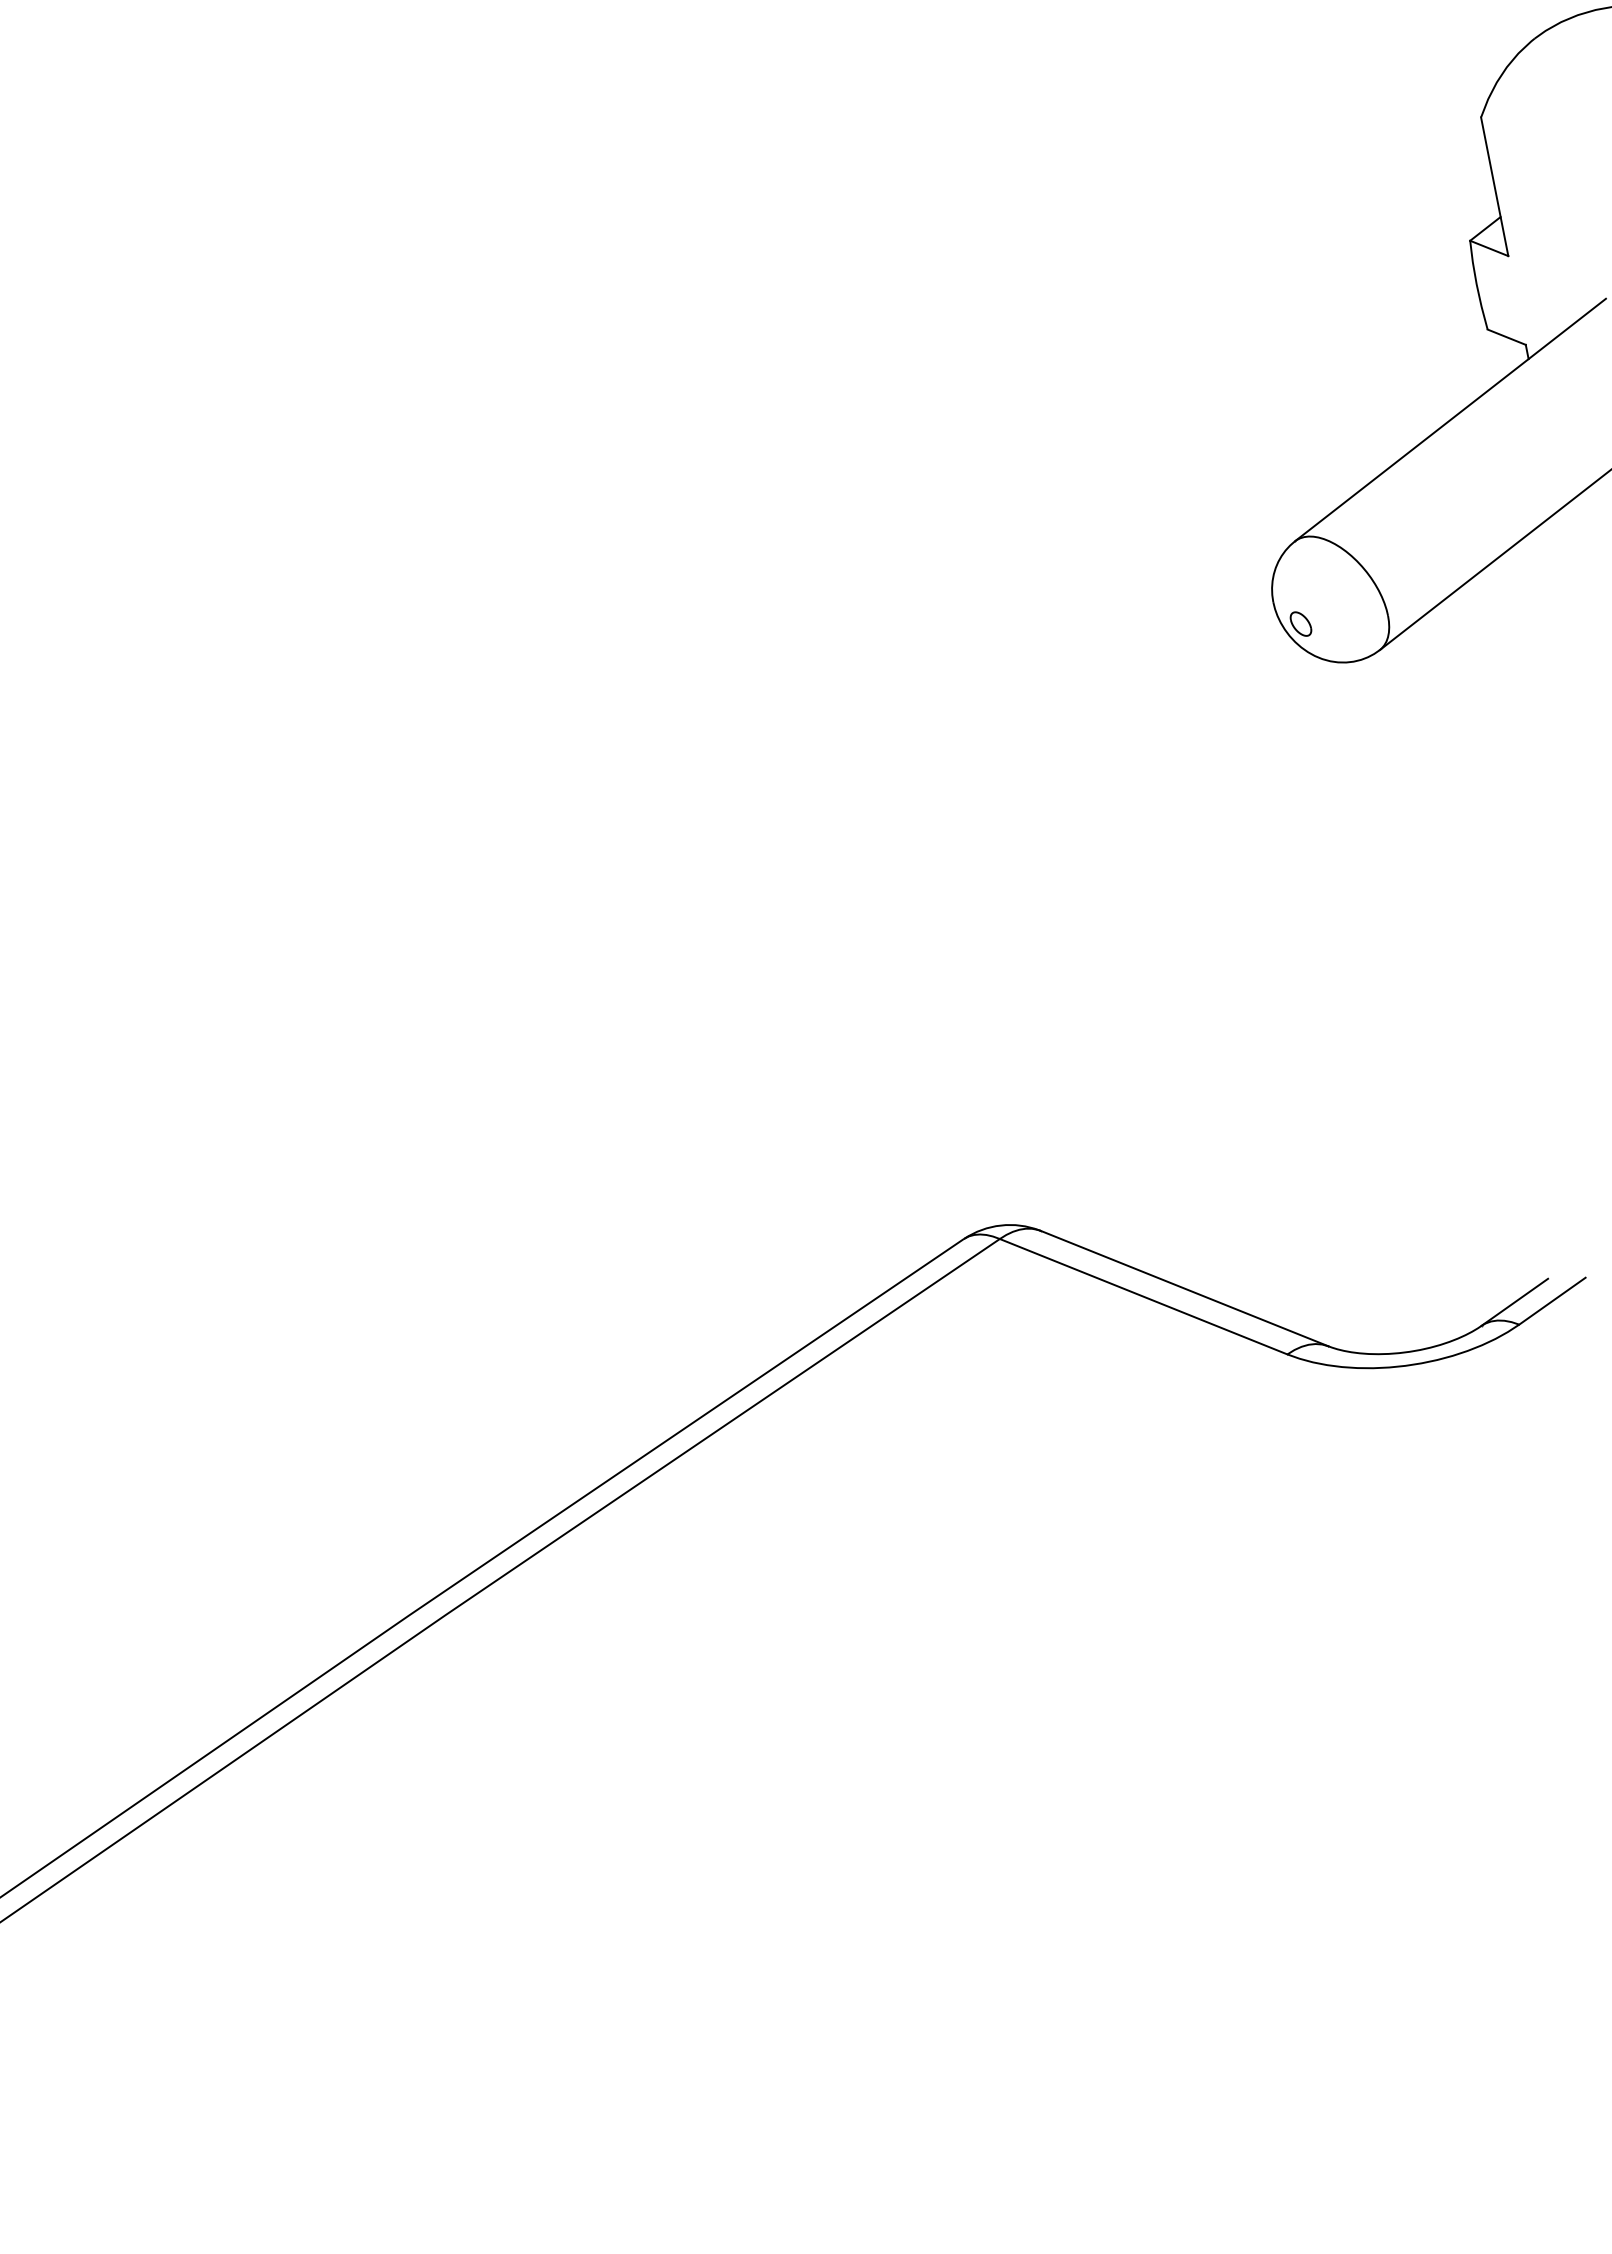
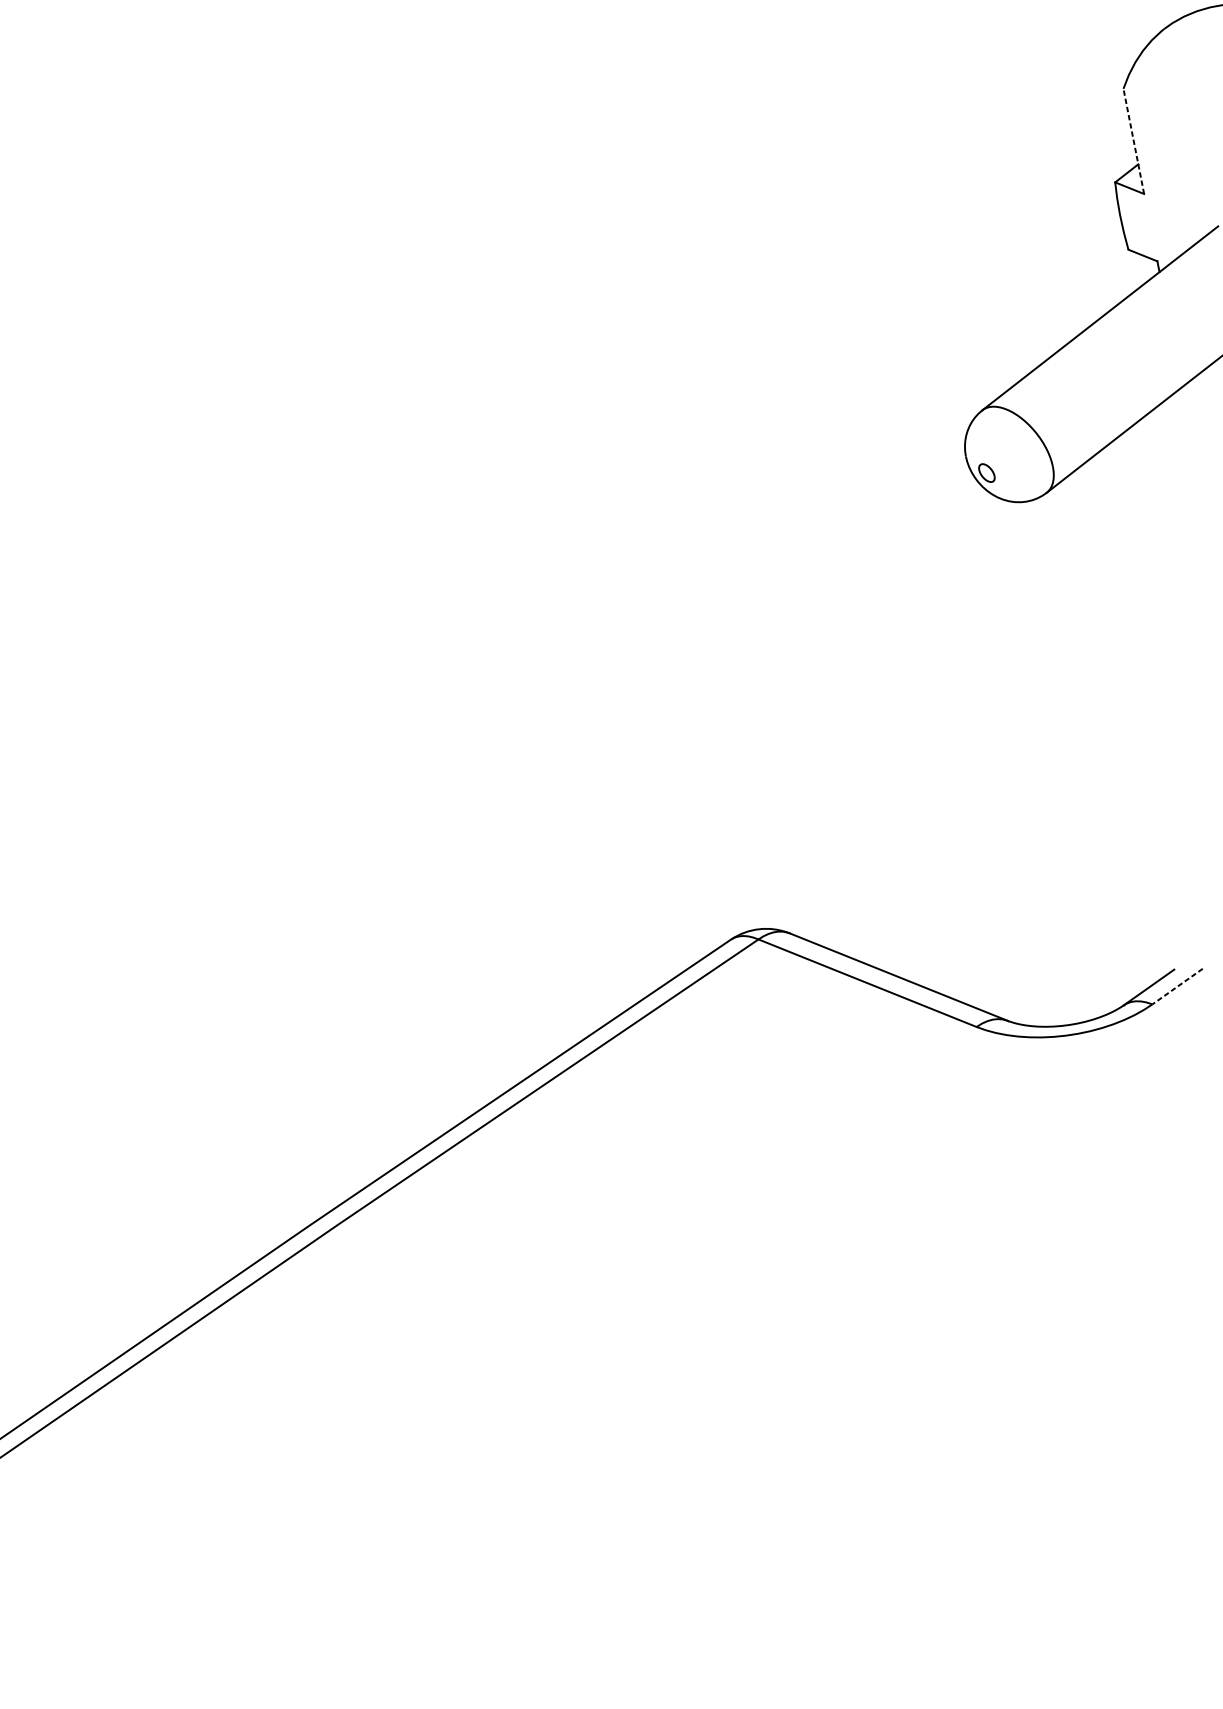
line: (1494, 186) -> (1133, 141), solid -> dashed
line: (1552, 1301) -> (1177, 986), solid -> dashed

